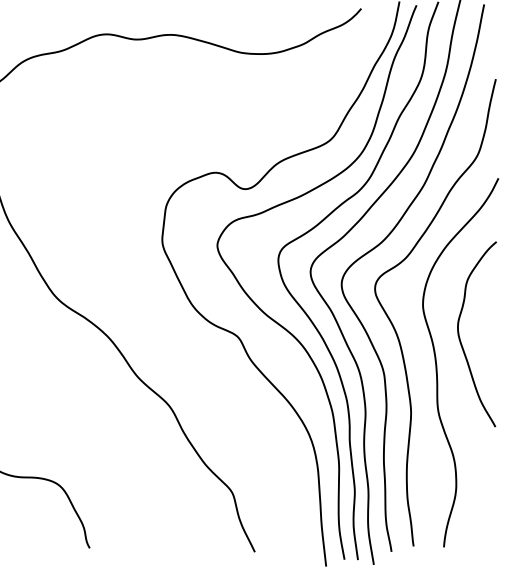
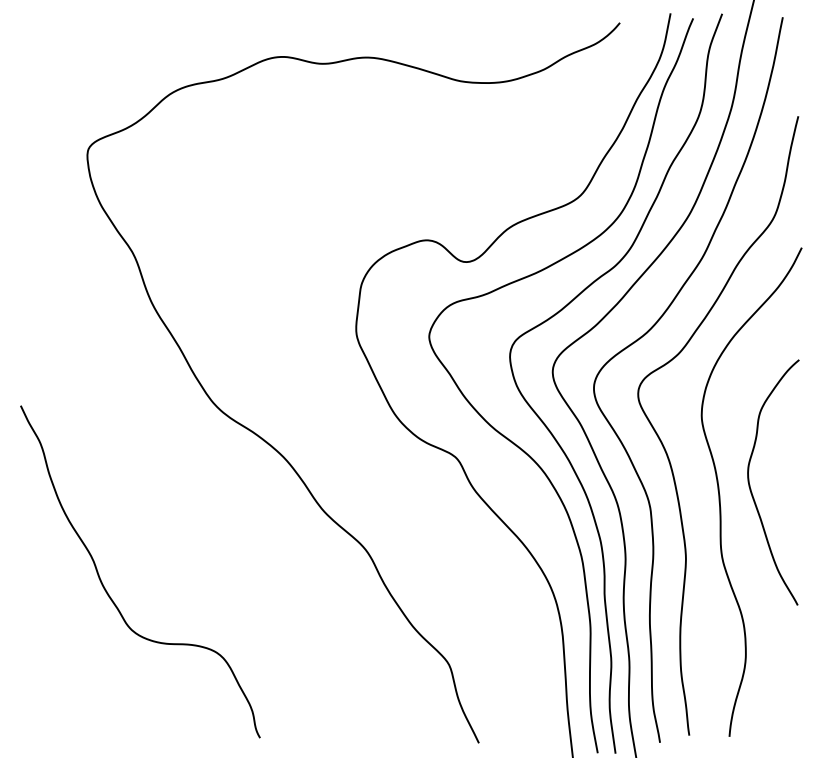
curve: (460, 338) -> (751, 488), moved

